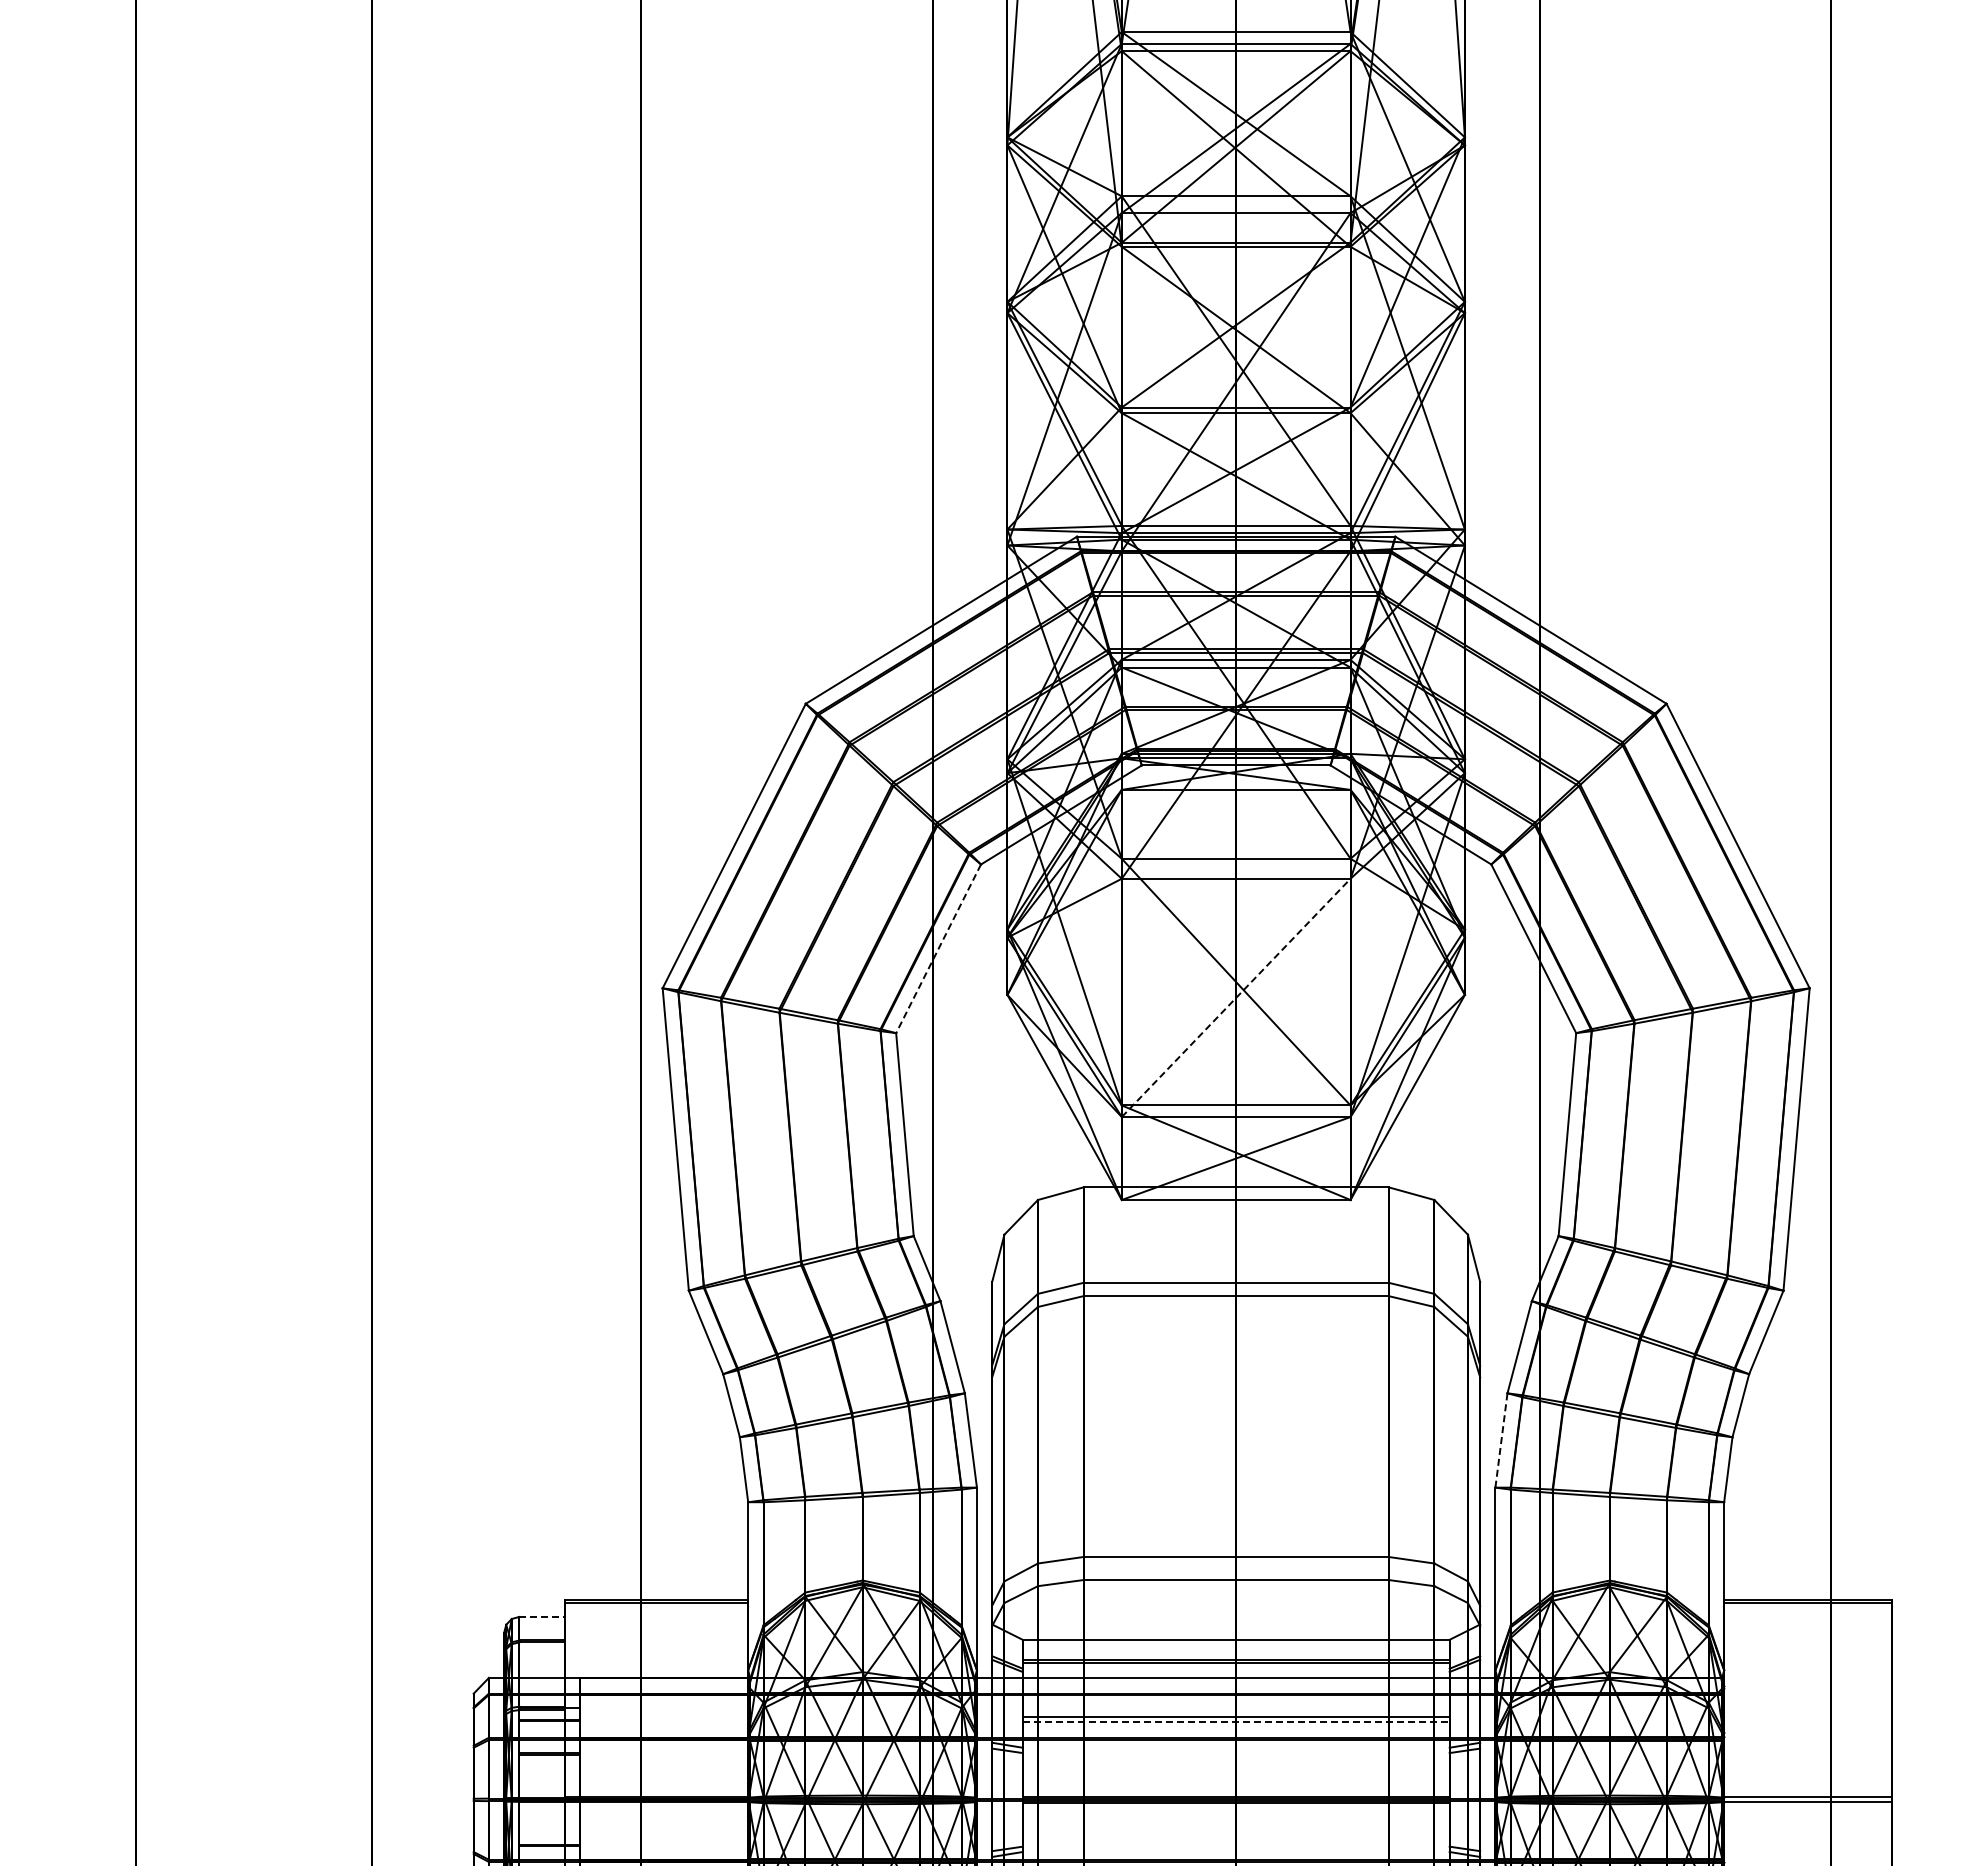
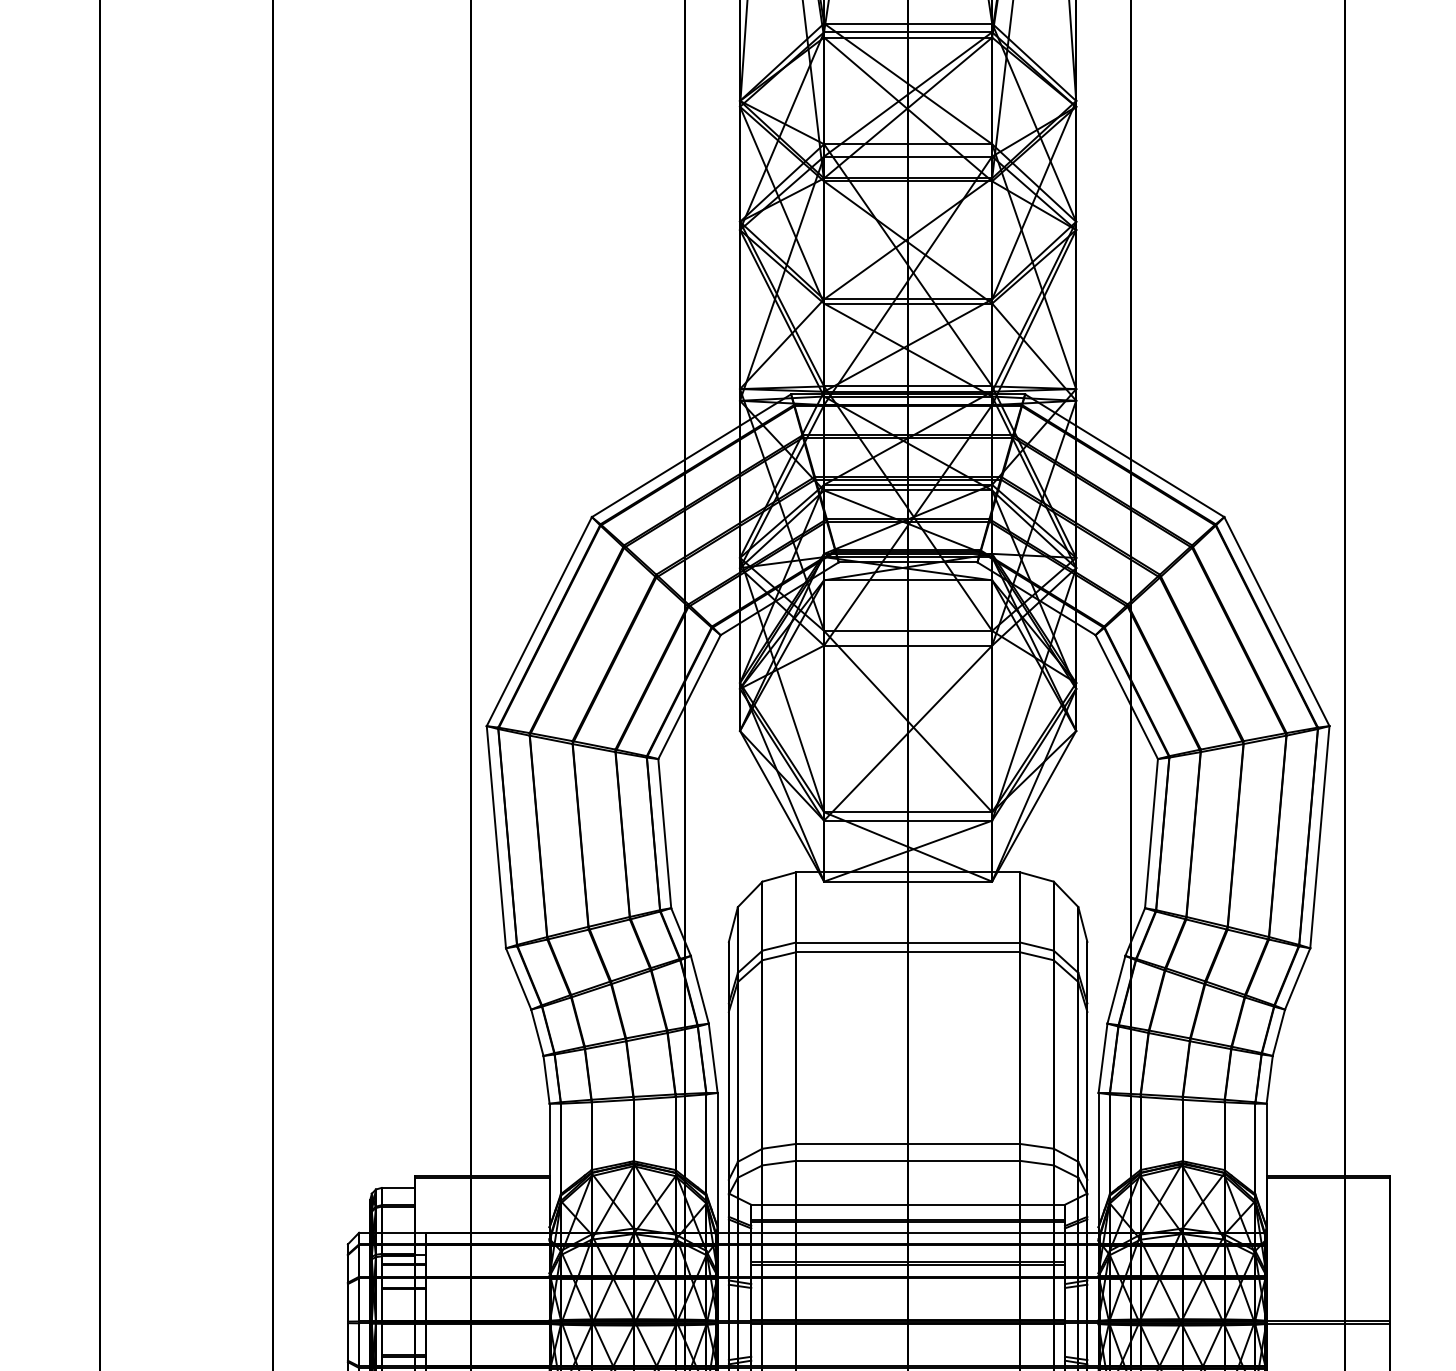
line: (938, 949) -> (689, 697), dashed -> solid
line: (1236, 997) -> (908, 732), dashed -> solid
line: (1501, 1440) -> (1103, 1058), dashed -> solid
line: (542, 1616) -> (398, 1187), dashed -> solid
line: (1236, 1722) -> (908, 1265), dashed -> solid

